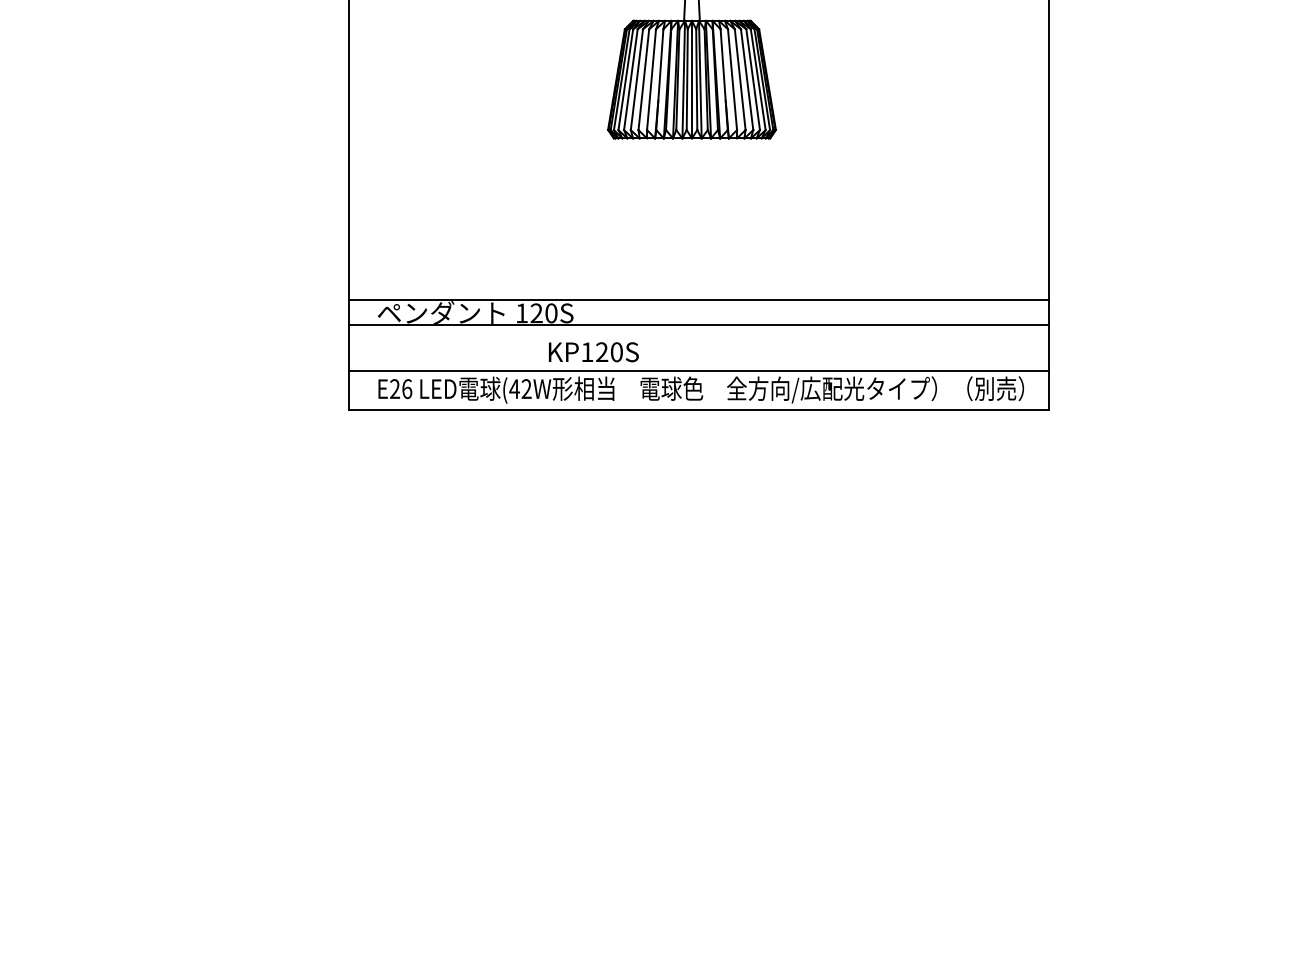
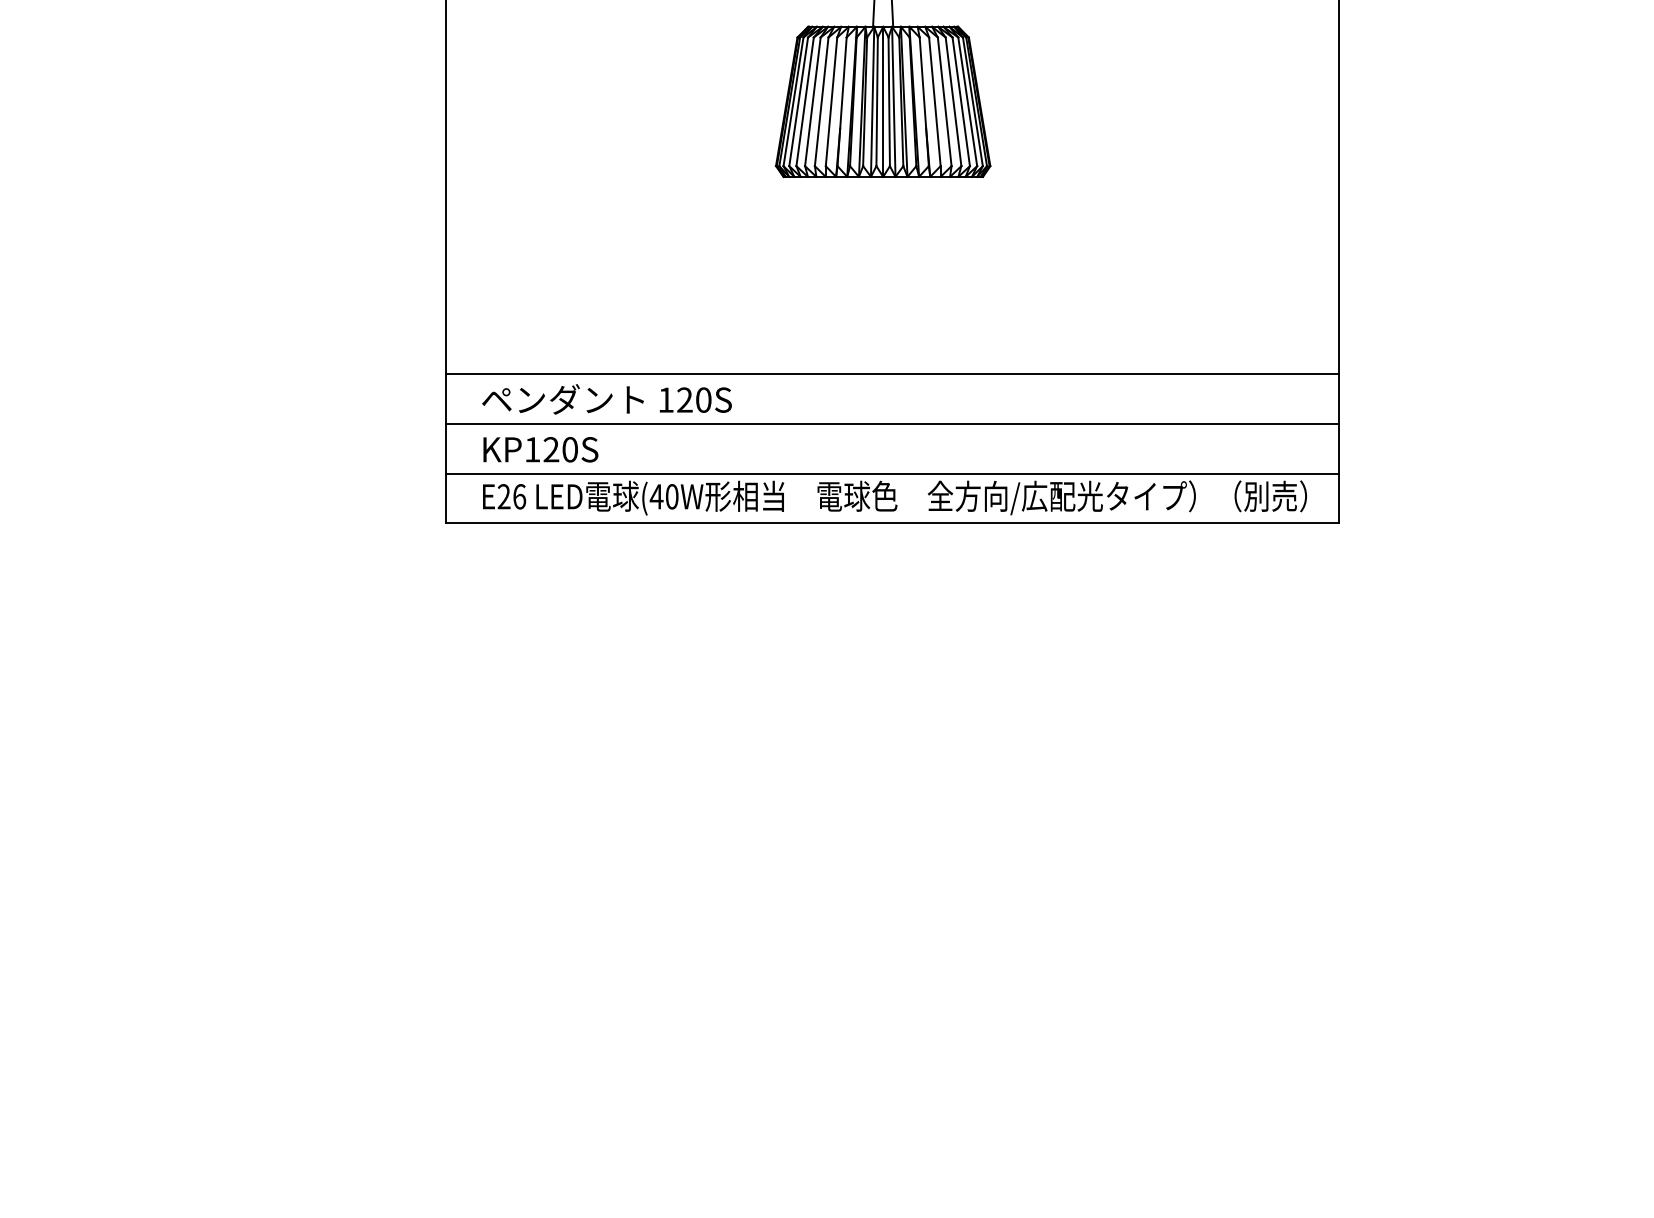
line: (699, 299) -> (892, 423), moved
line: (699, 325) -> (892, 374), moved
text: (593, 352) -> (540, 449), moved
text: (526, 388) -> (671, 496), (42W -> (40W

